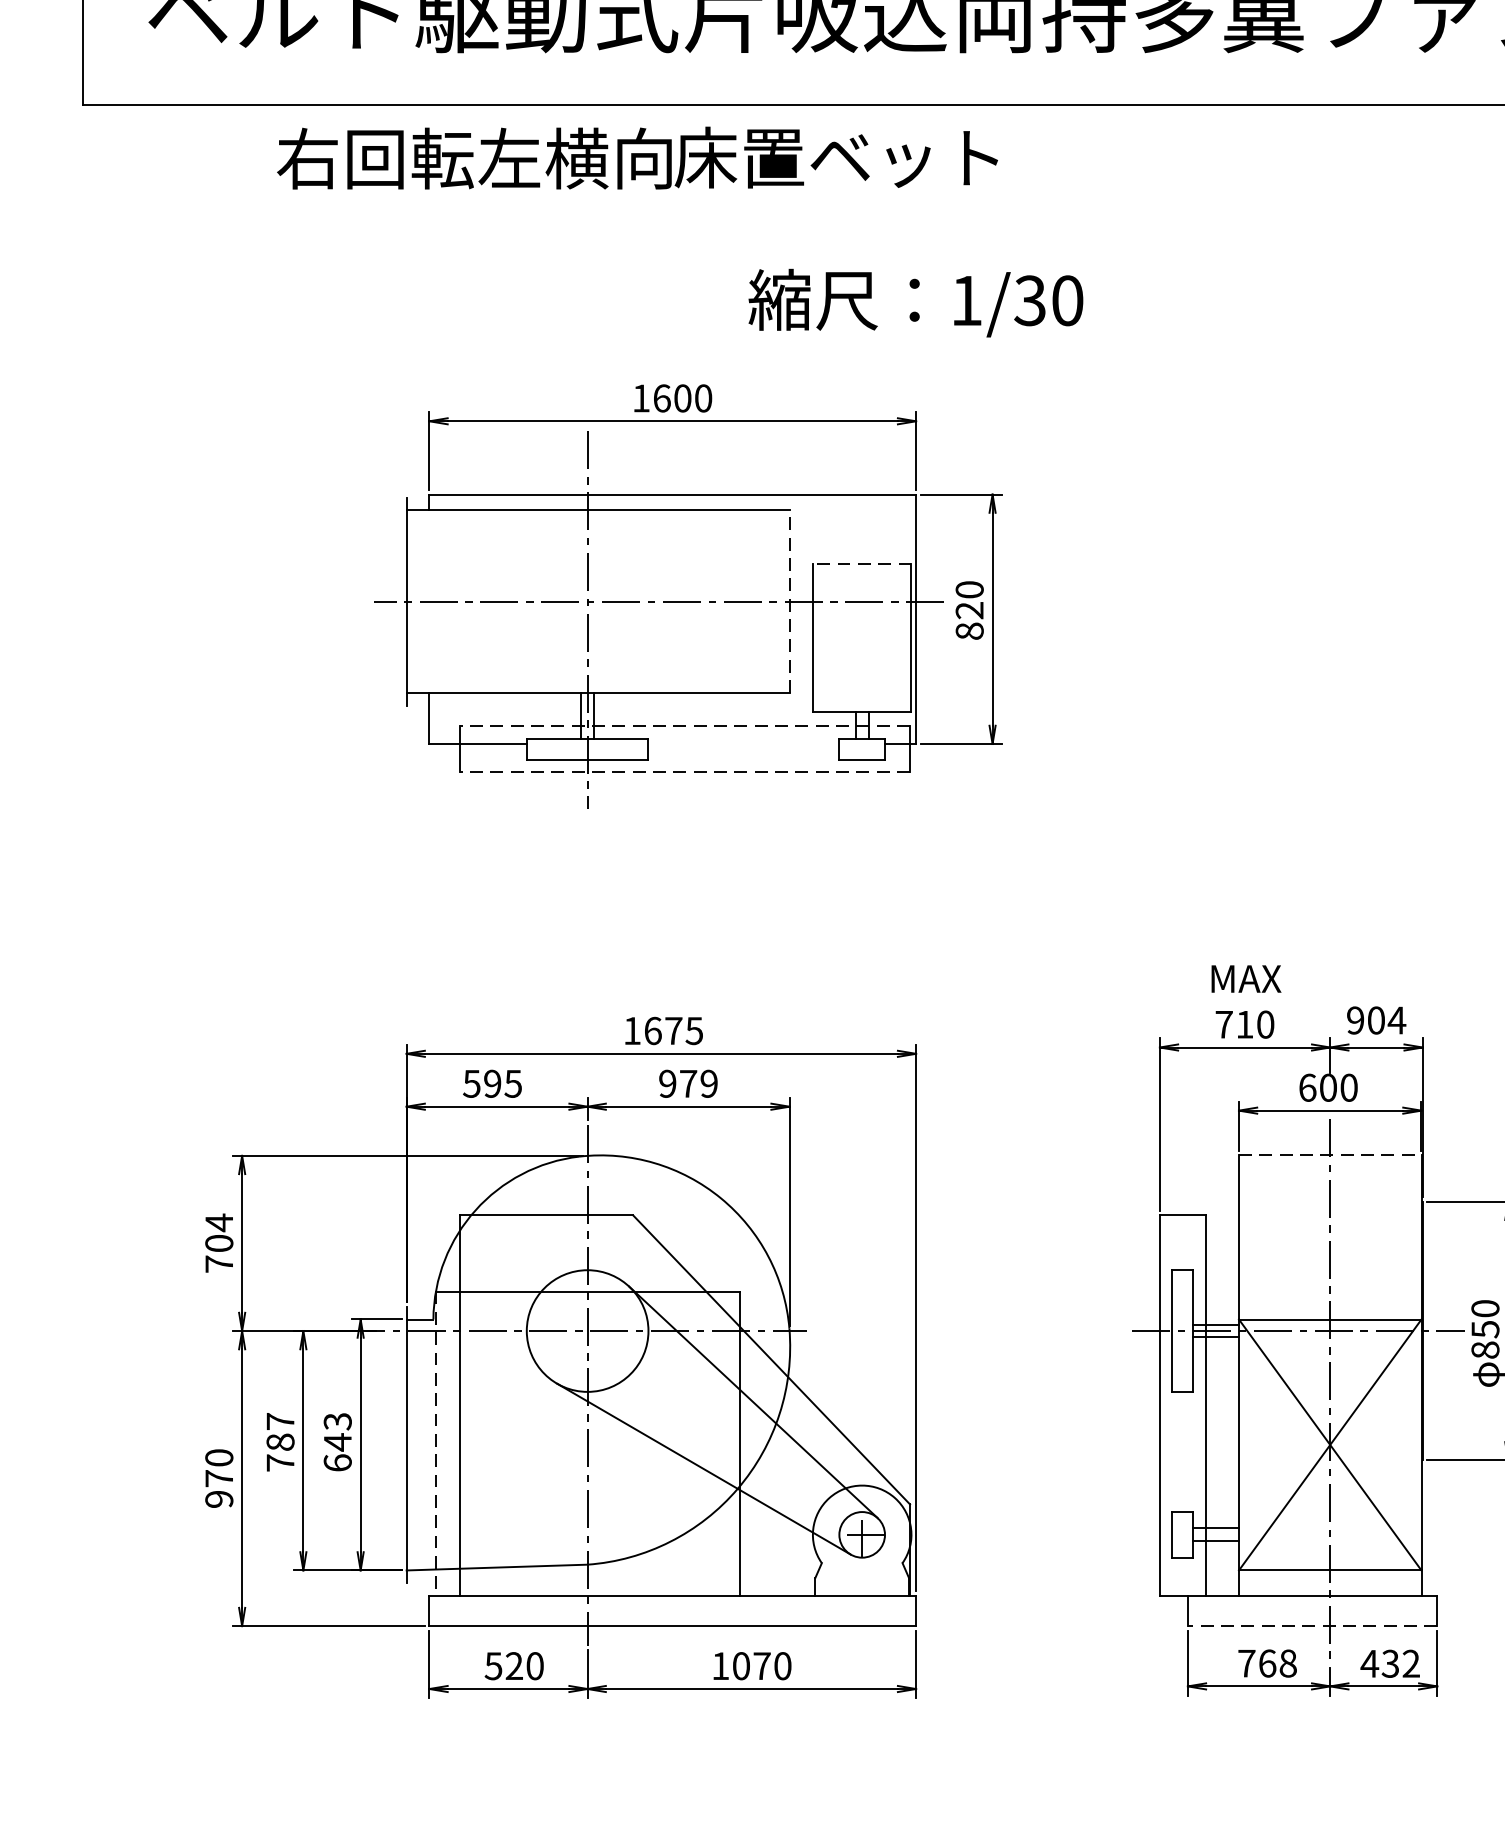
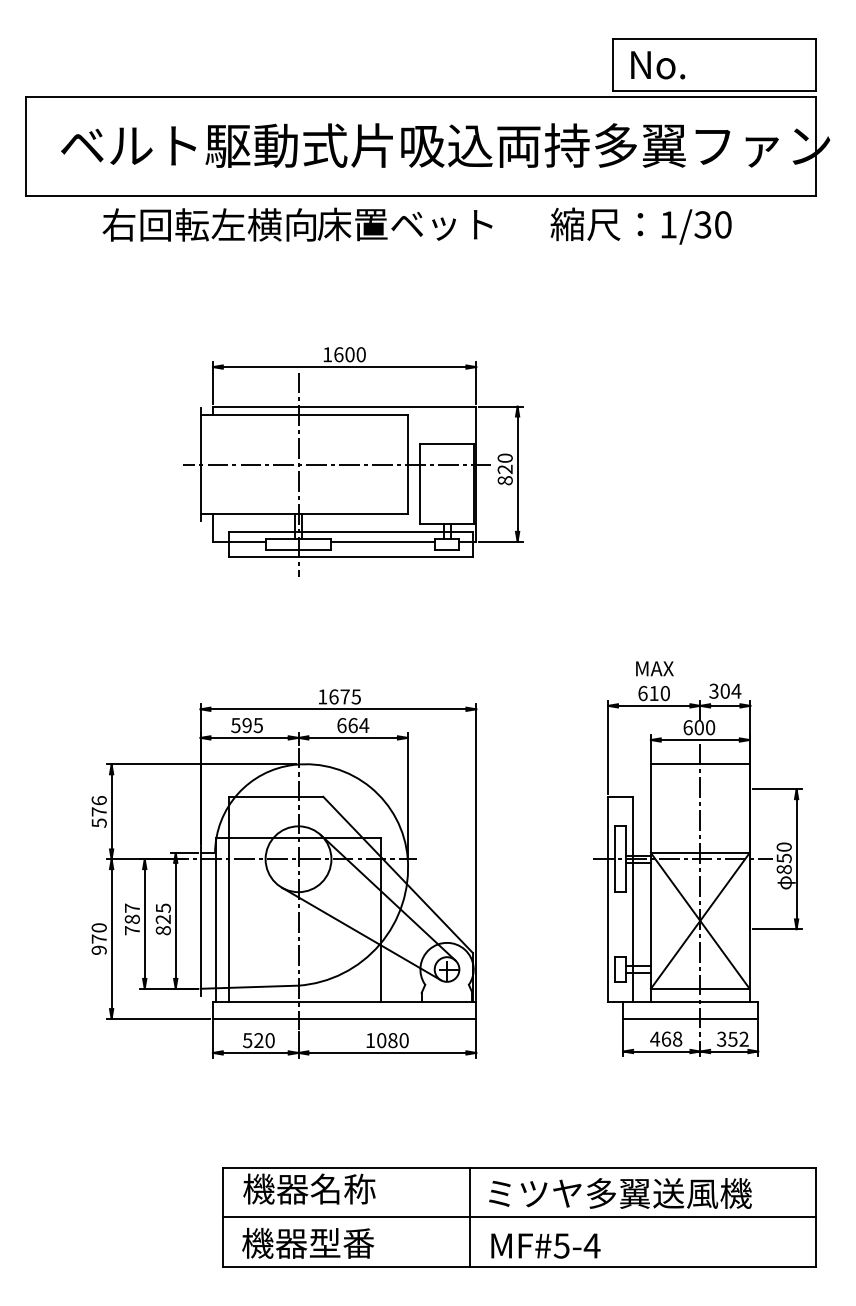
text: (637, 157) -> (297, 224), moved
text: (914, 301) -> (640, 225), moved
line: (862, 564) -> (447, 444), dashed -> solid
line: (790, 601) -> (408, 464), dashed -> solid
line: (685, 727) -> (351, 532), dashed -> solid
line: (742, 743) -> (382, 541), added
line: (685, 771) -> (351, 556), dashed -> solid
text: (1354, 1020) -> (713, 691), 904 -> 304
text: (1223, 1024) -> (642, 693), 710 -> 610
text: (689, 1083) -> (353, 725), 979 -> 664
line: (1330, 1155) -> (700, 764), dashed -> solid
text: (217, 1242) -> (98, 811), 704 -> 576
text: (336, 1442) -> (162, 919), 643 -> 825
line: (436, 1444) -> (216, 920), dashed -> solid
line: (1312, 1625) -> (690, 1018), dashed -> solid
text: (1247, 1662) -> (655, 1038), 768 -> 468
text: (1378, 1662) -> (726, 1038), 432 -> 352
text: (761, 1666) -> (392, 1040), 1070 -> 1080

